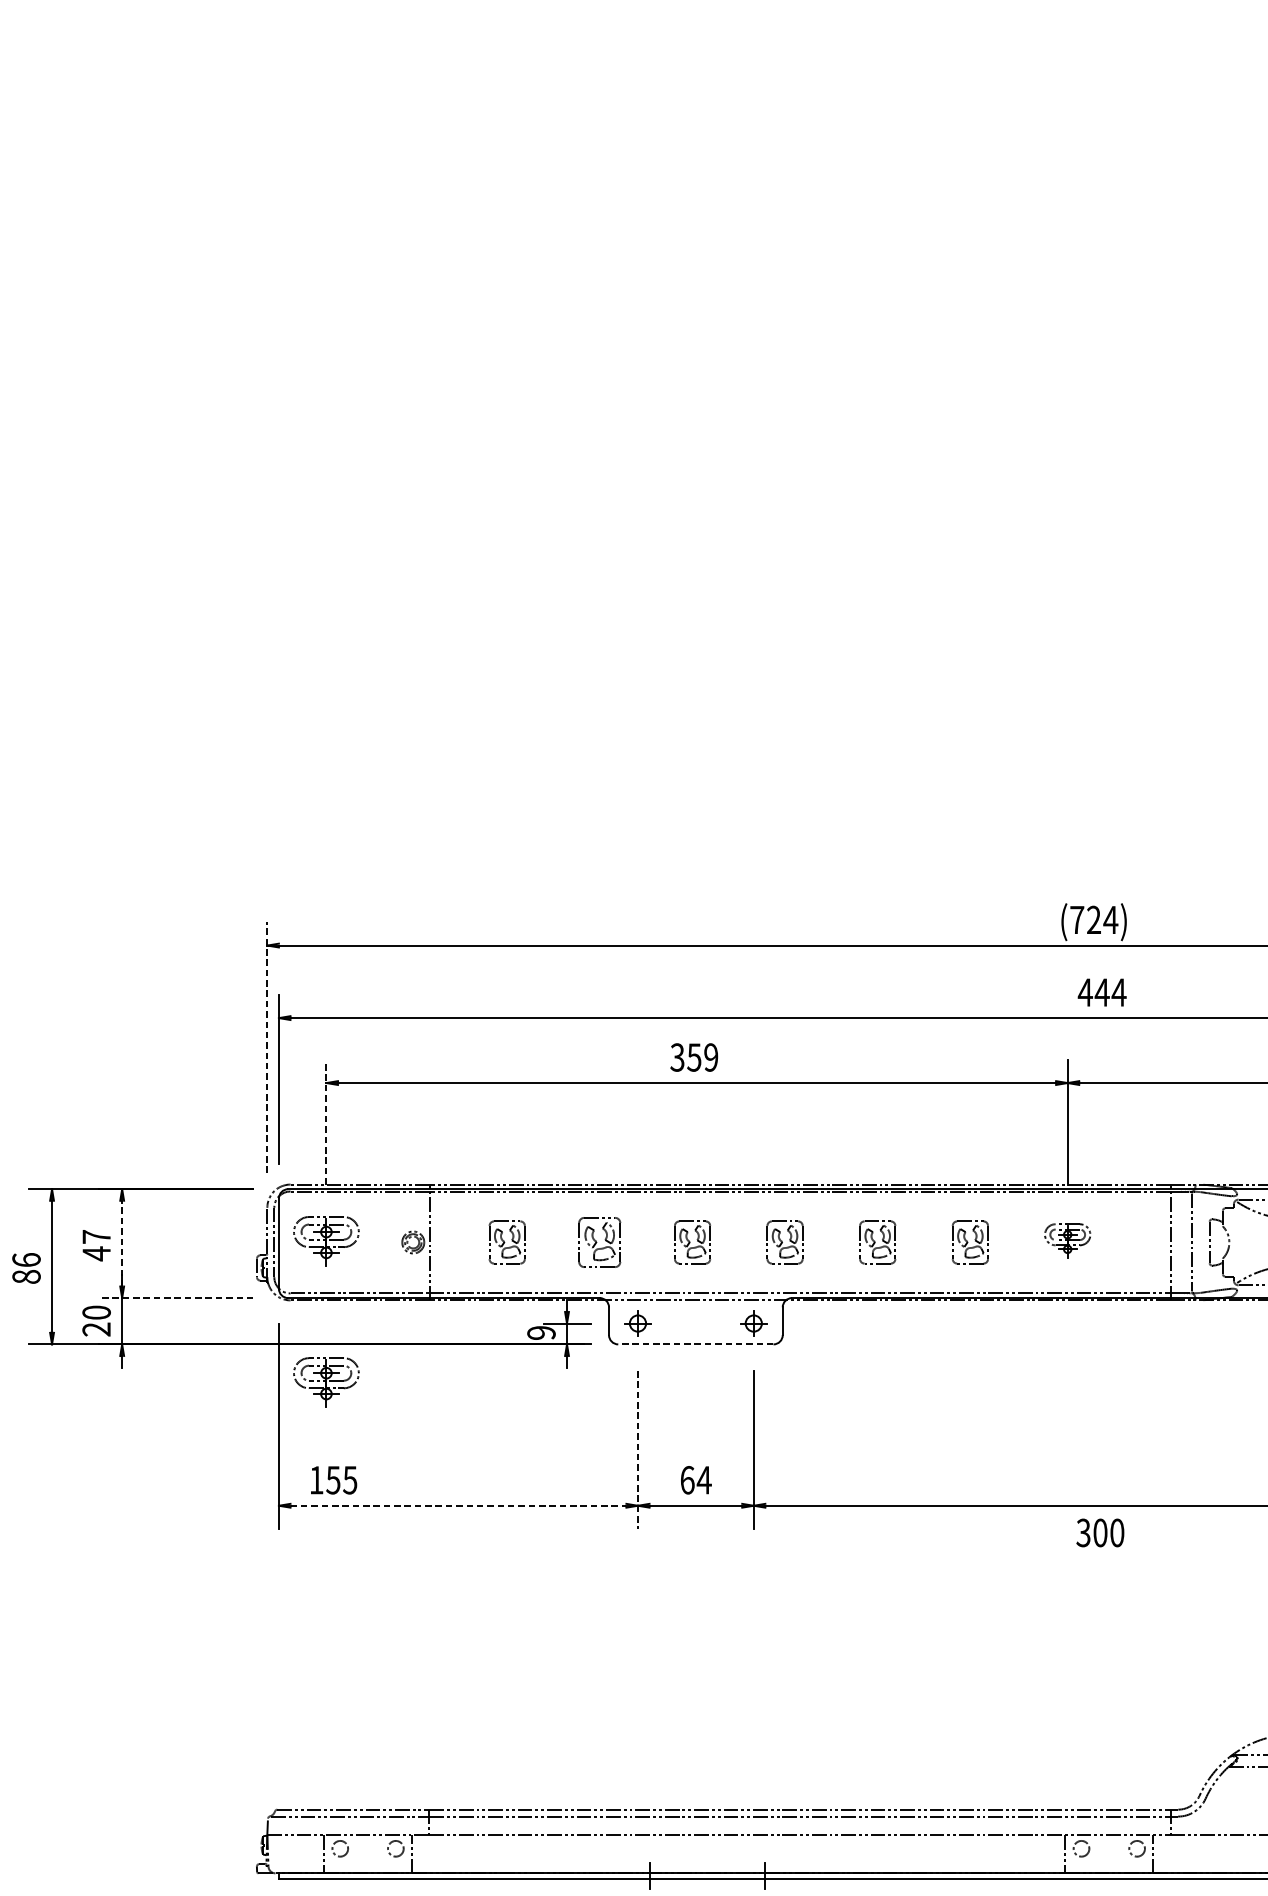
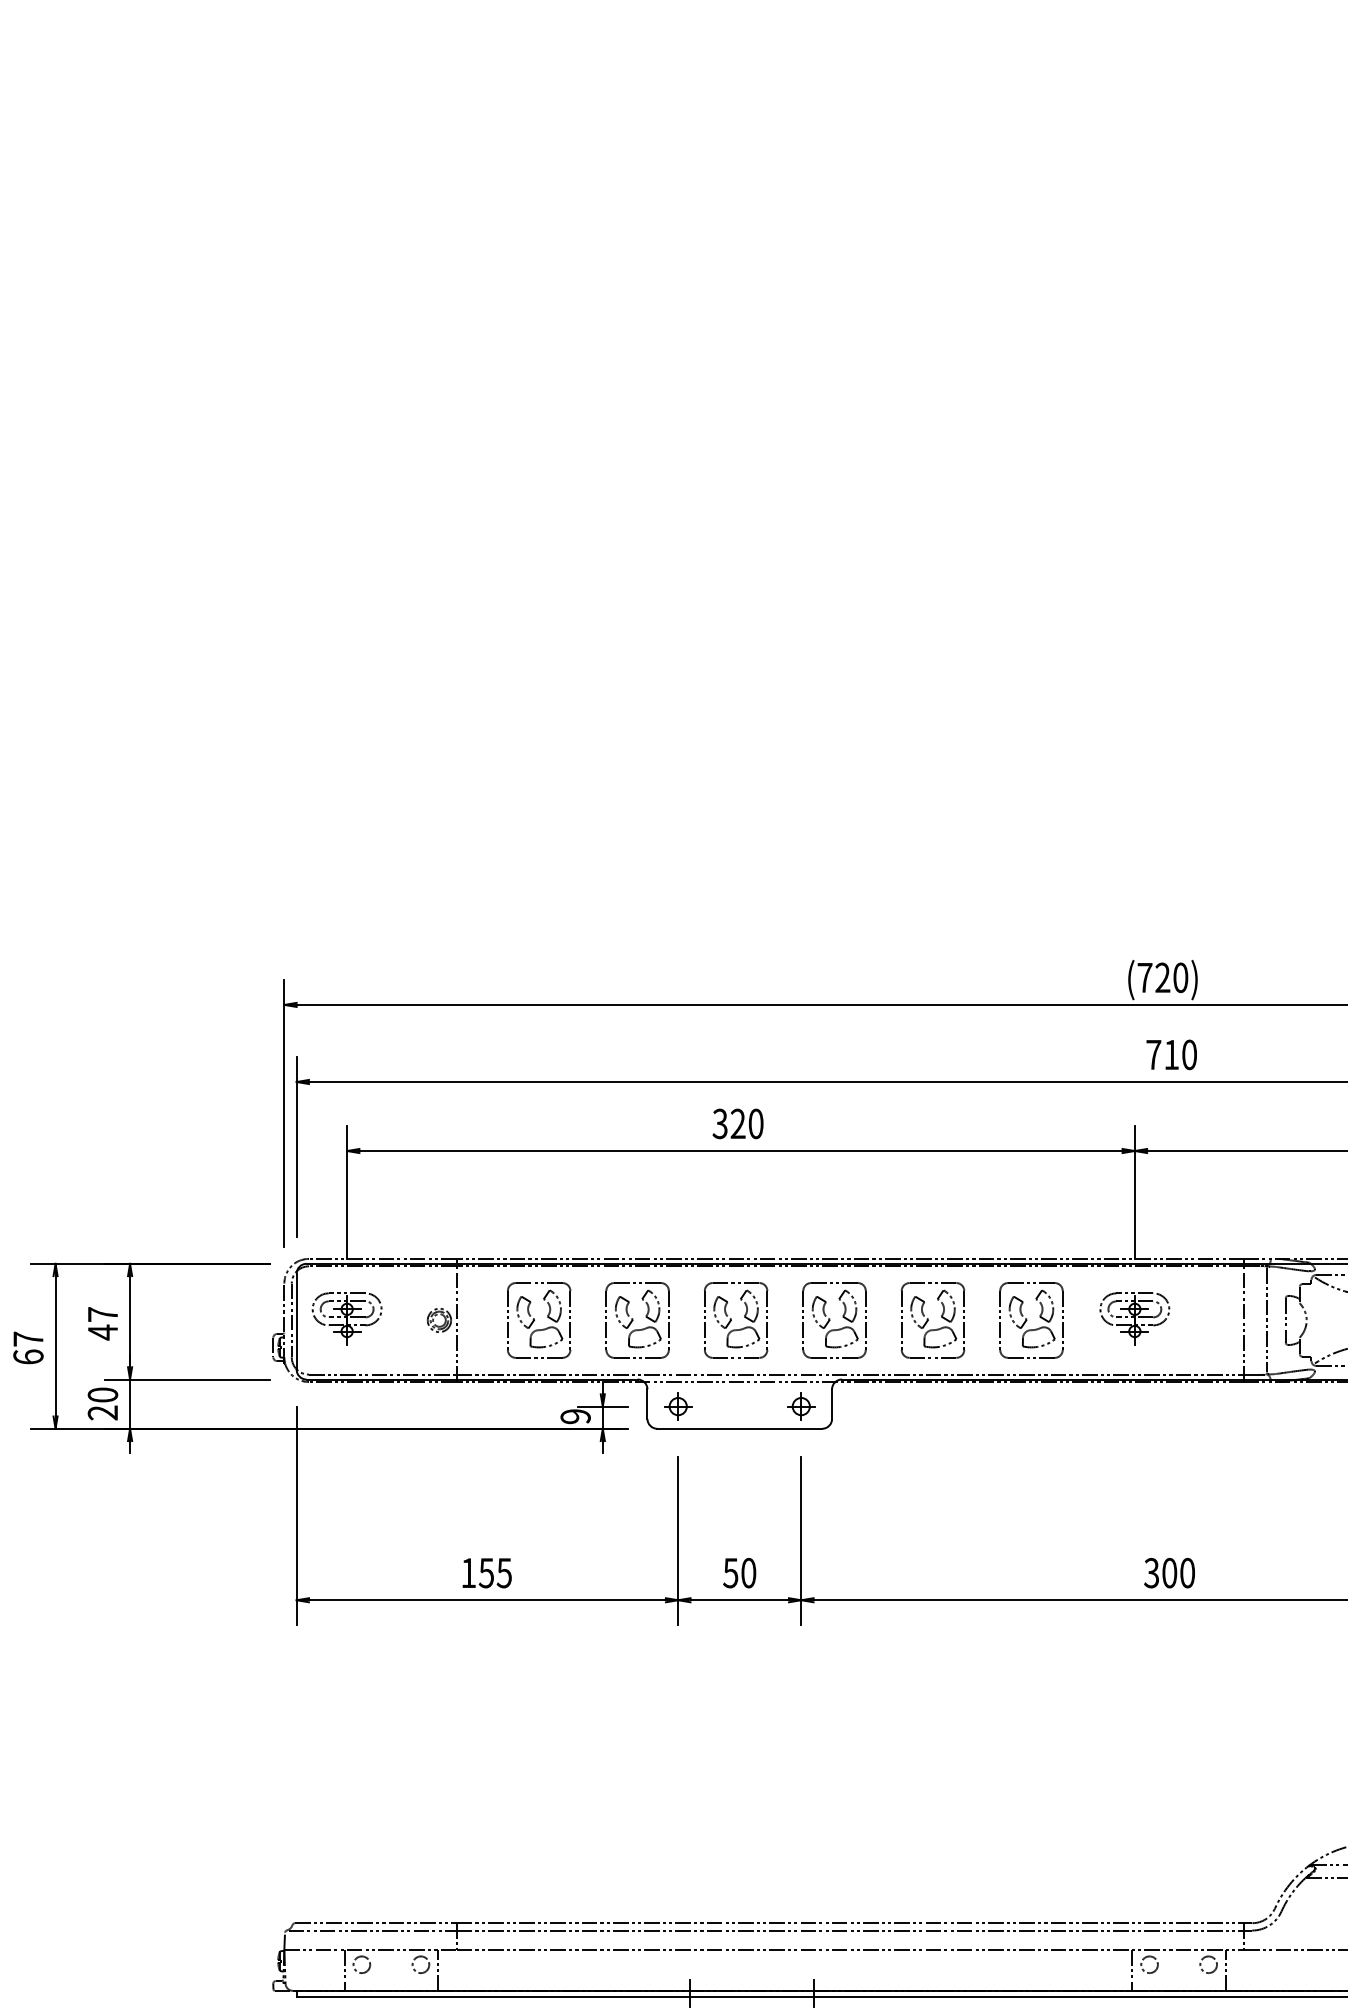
text: (1110, 919) -> (1180, 977), (724) -> (720)
text: (1102, 992) -> (1171, 1054), 444 -> 710
line: (267, 1046) -> (284, 1112), dashed -> solid
text: (702, 1057) -> (746, 1123), 359 -> 320
line: (326, 1122) -> (347, 1192), dashed -> solid
part: (1067, 1240) -> (1134, 1318), size x1.43
part: (507, 1242) -> (539, 1320), size x1.67
part: (599, 1242) -> (637, 1320), size x1.43
part: (692, 1242) -> (736, 1320), size x1.67
part: (785, 1242) -> (834, 1320), size x1.67
part: (877, 1242) -> (932, 1320), size x1.67
part: (970, 1242) -> (1031, 1320), size x1.67
line: (122, 1243) -> (130, 1321), dashed -> solid
text: (26, 1267) -> (28, 1347), 86 -> 67
line: (176, 1298) -> (187, 1379), dashed -> solid
line: (695, 1344) -> (739, 1428), dashed -> solid
part: (325, 1381) -> (346, 1468), removed
line: (638, 1449) -> (678, 1540), dashed -> solid
text: (695, 1479) -> (739, 1572), 64 -> 50
text: (333, 1480) -> (486, 1573), moved
line: (458, 1506) -> (487, 1600), dashed -> solid
text: (1100, 1533) -> (1169, 1573), moved

